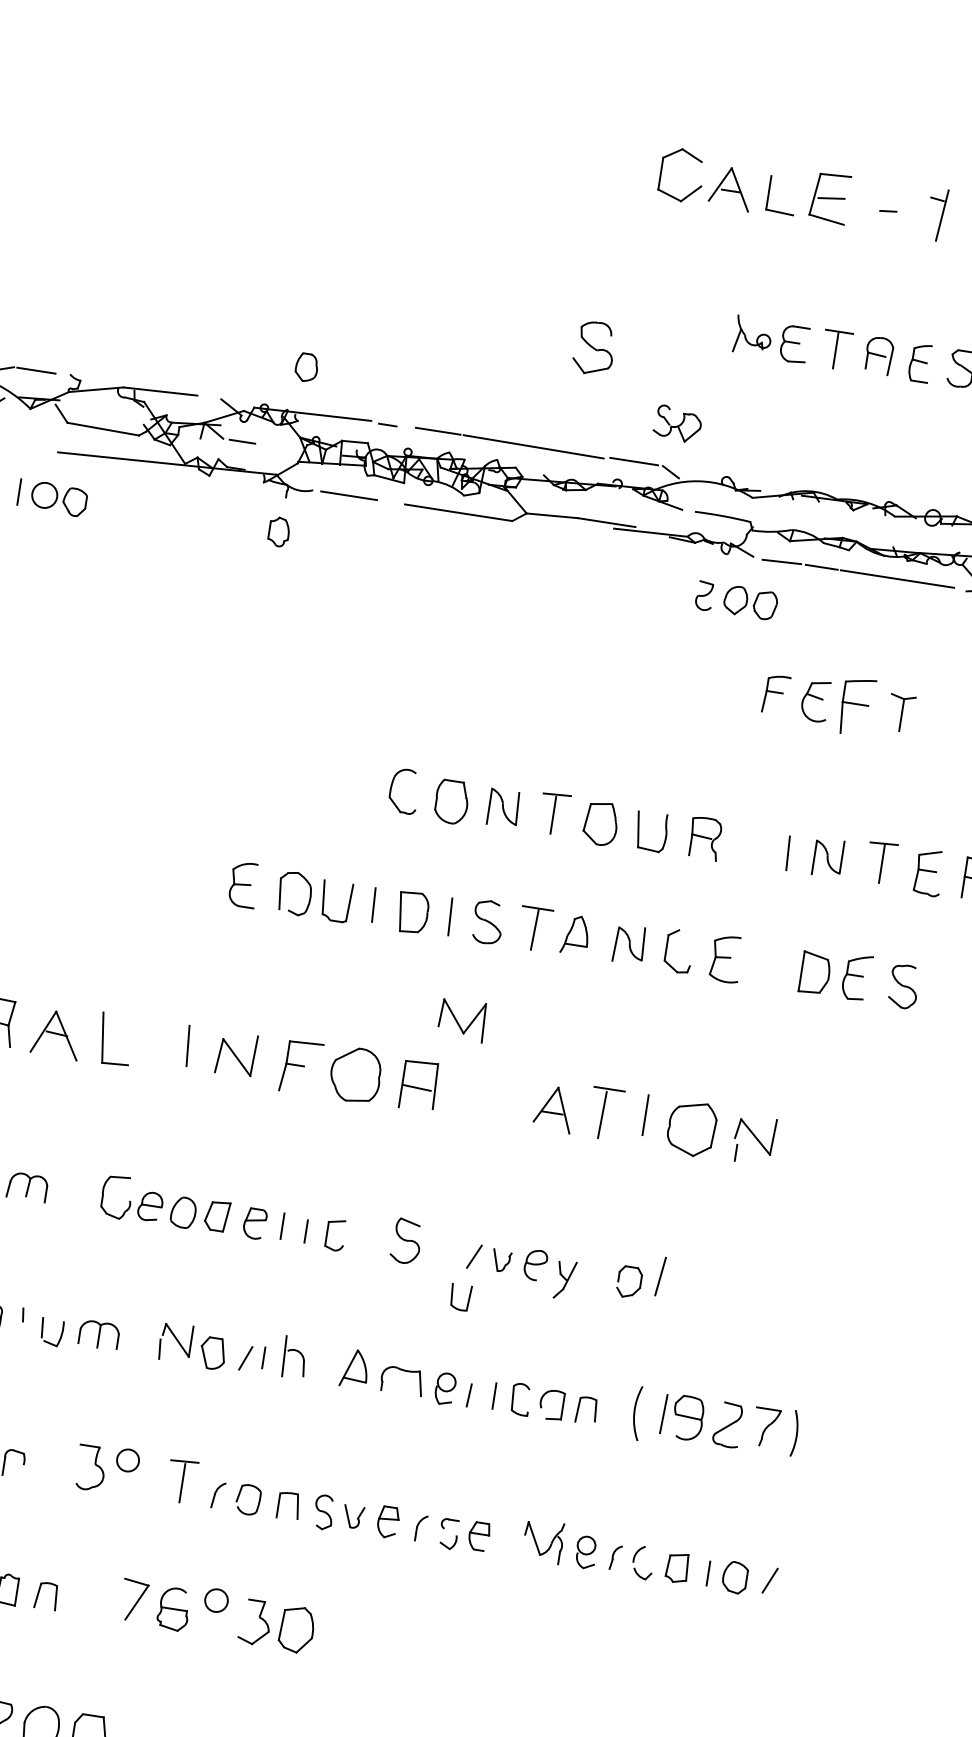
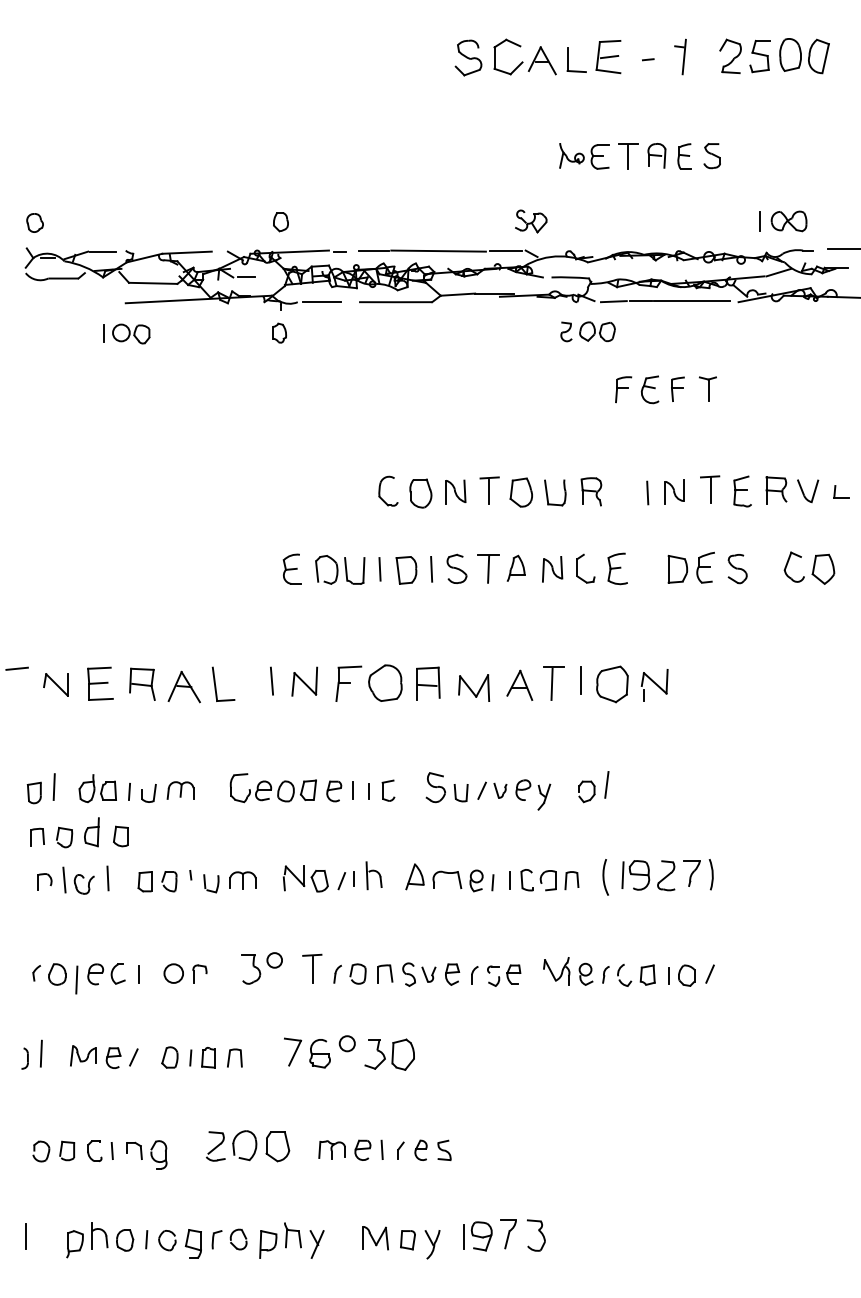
part: (594, 347) -> (468, 57), moved
part: (856, 705) -> (677, 388), size x0.62
part: (463, 1019) -> (474, 687), moved
part: (459, 1297) -> (460, 793), moved

